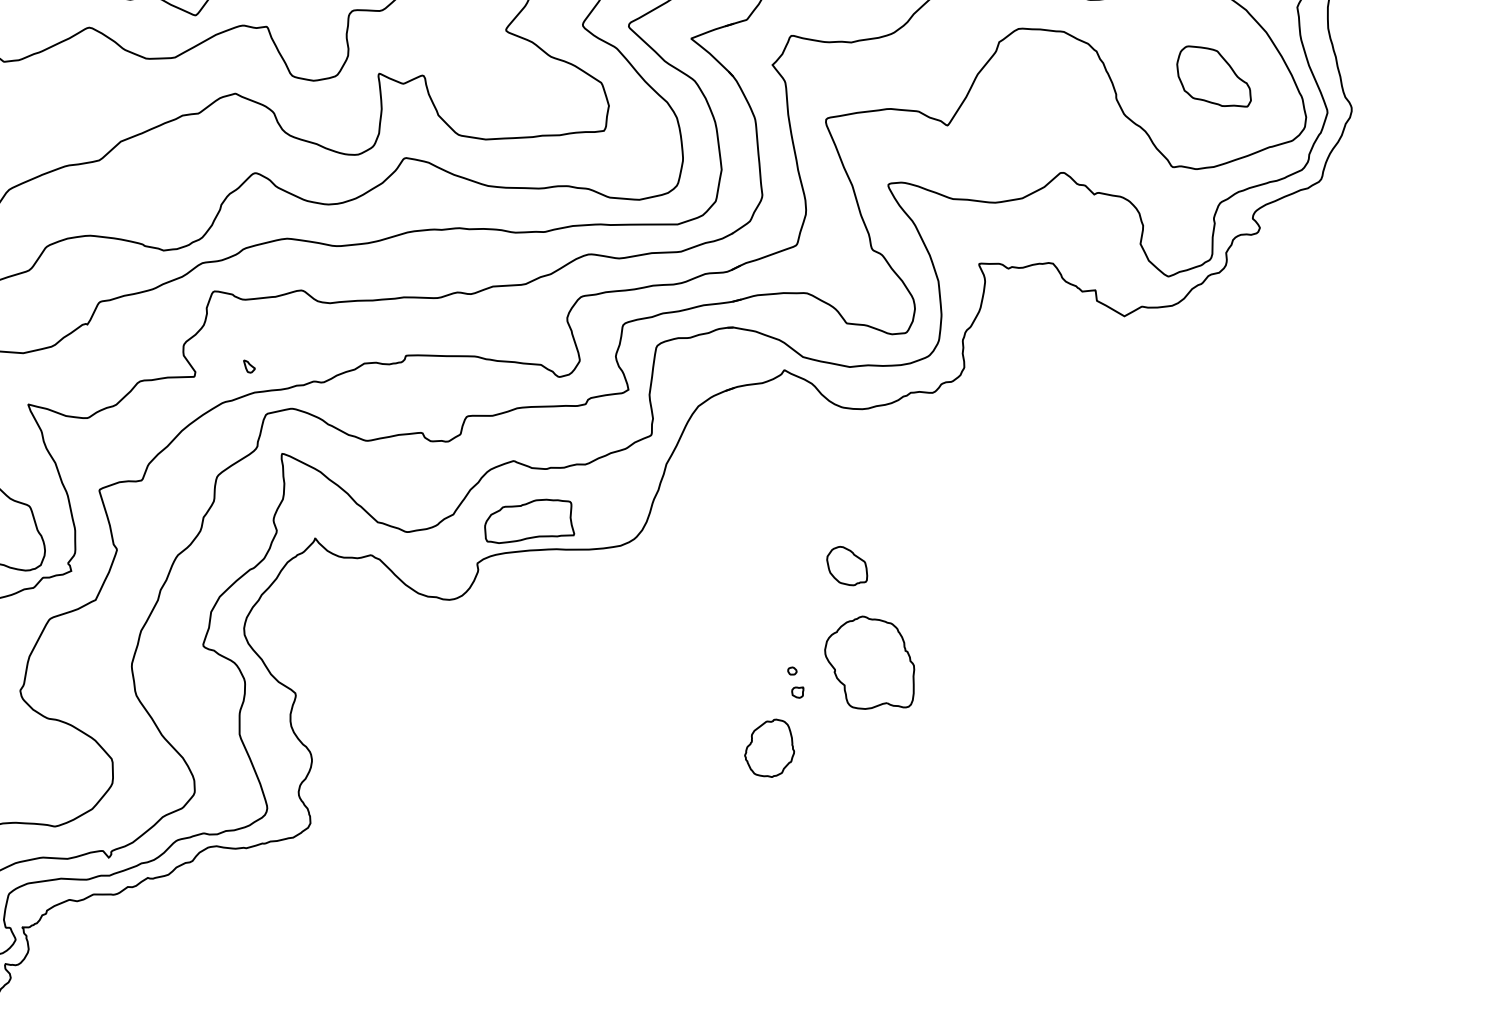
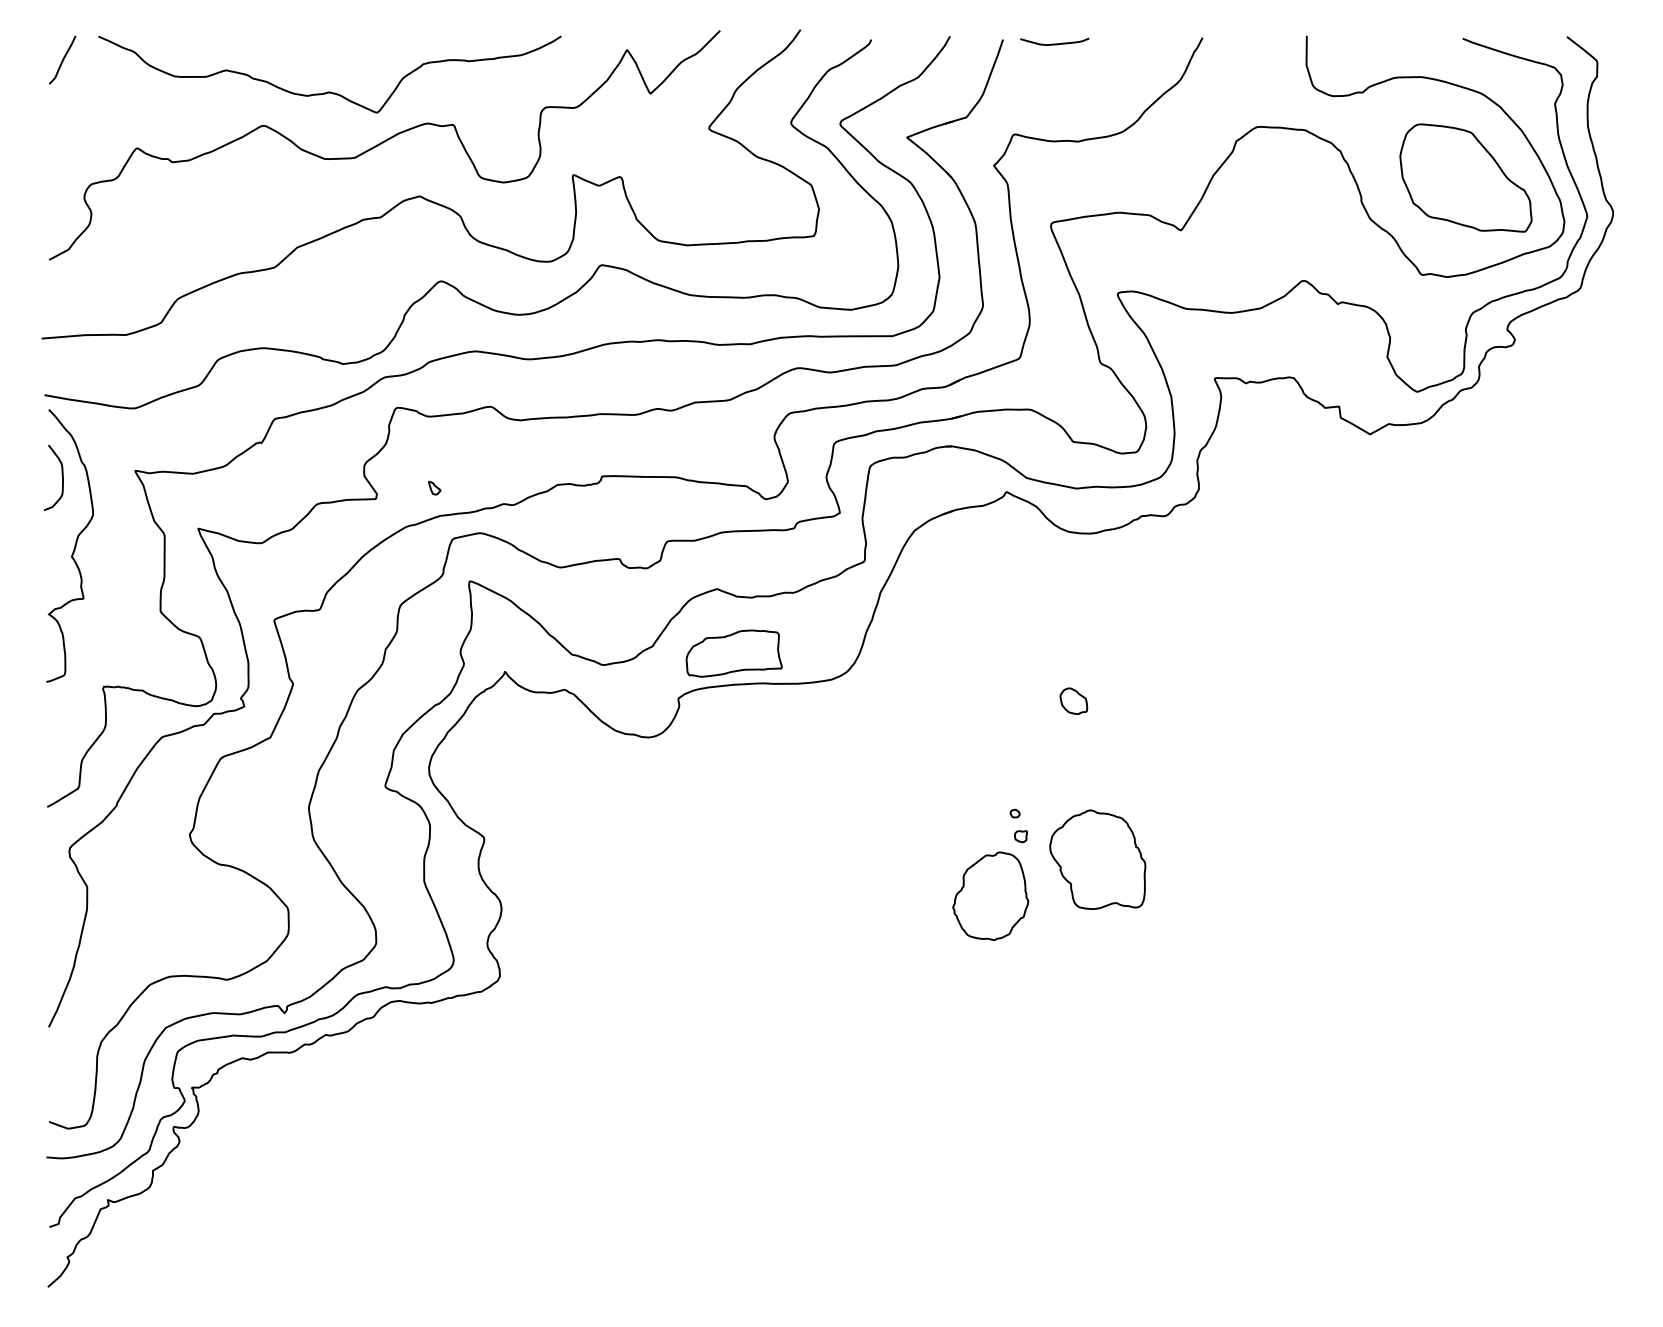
part: (1213, 76) -> (1465, 177), size x1.67
part: (846, 565) -> (1073, 700), size x0.62
part: (869, 662) -> (1097, 859), moved
part: (769, 747) -> (990, 895), size x1.43

